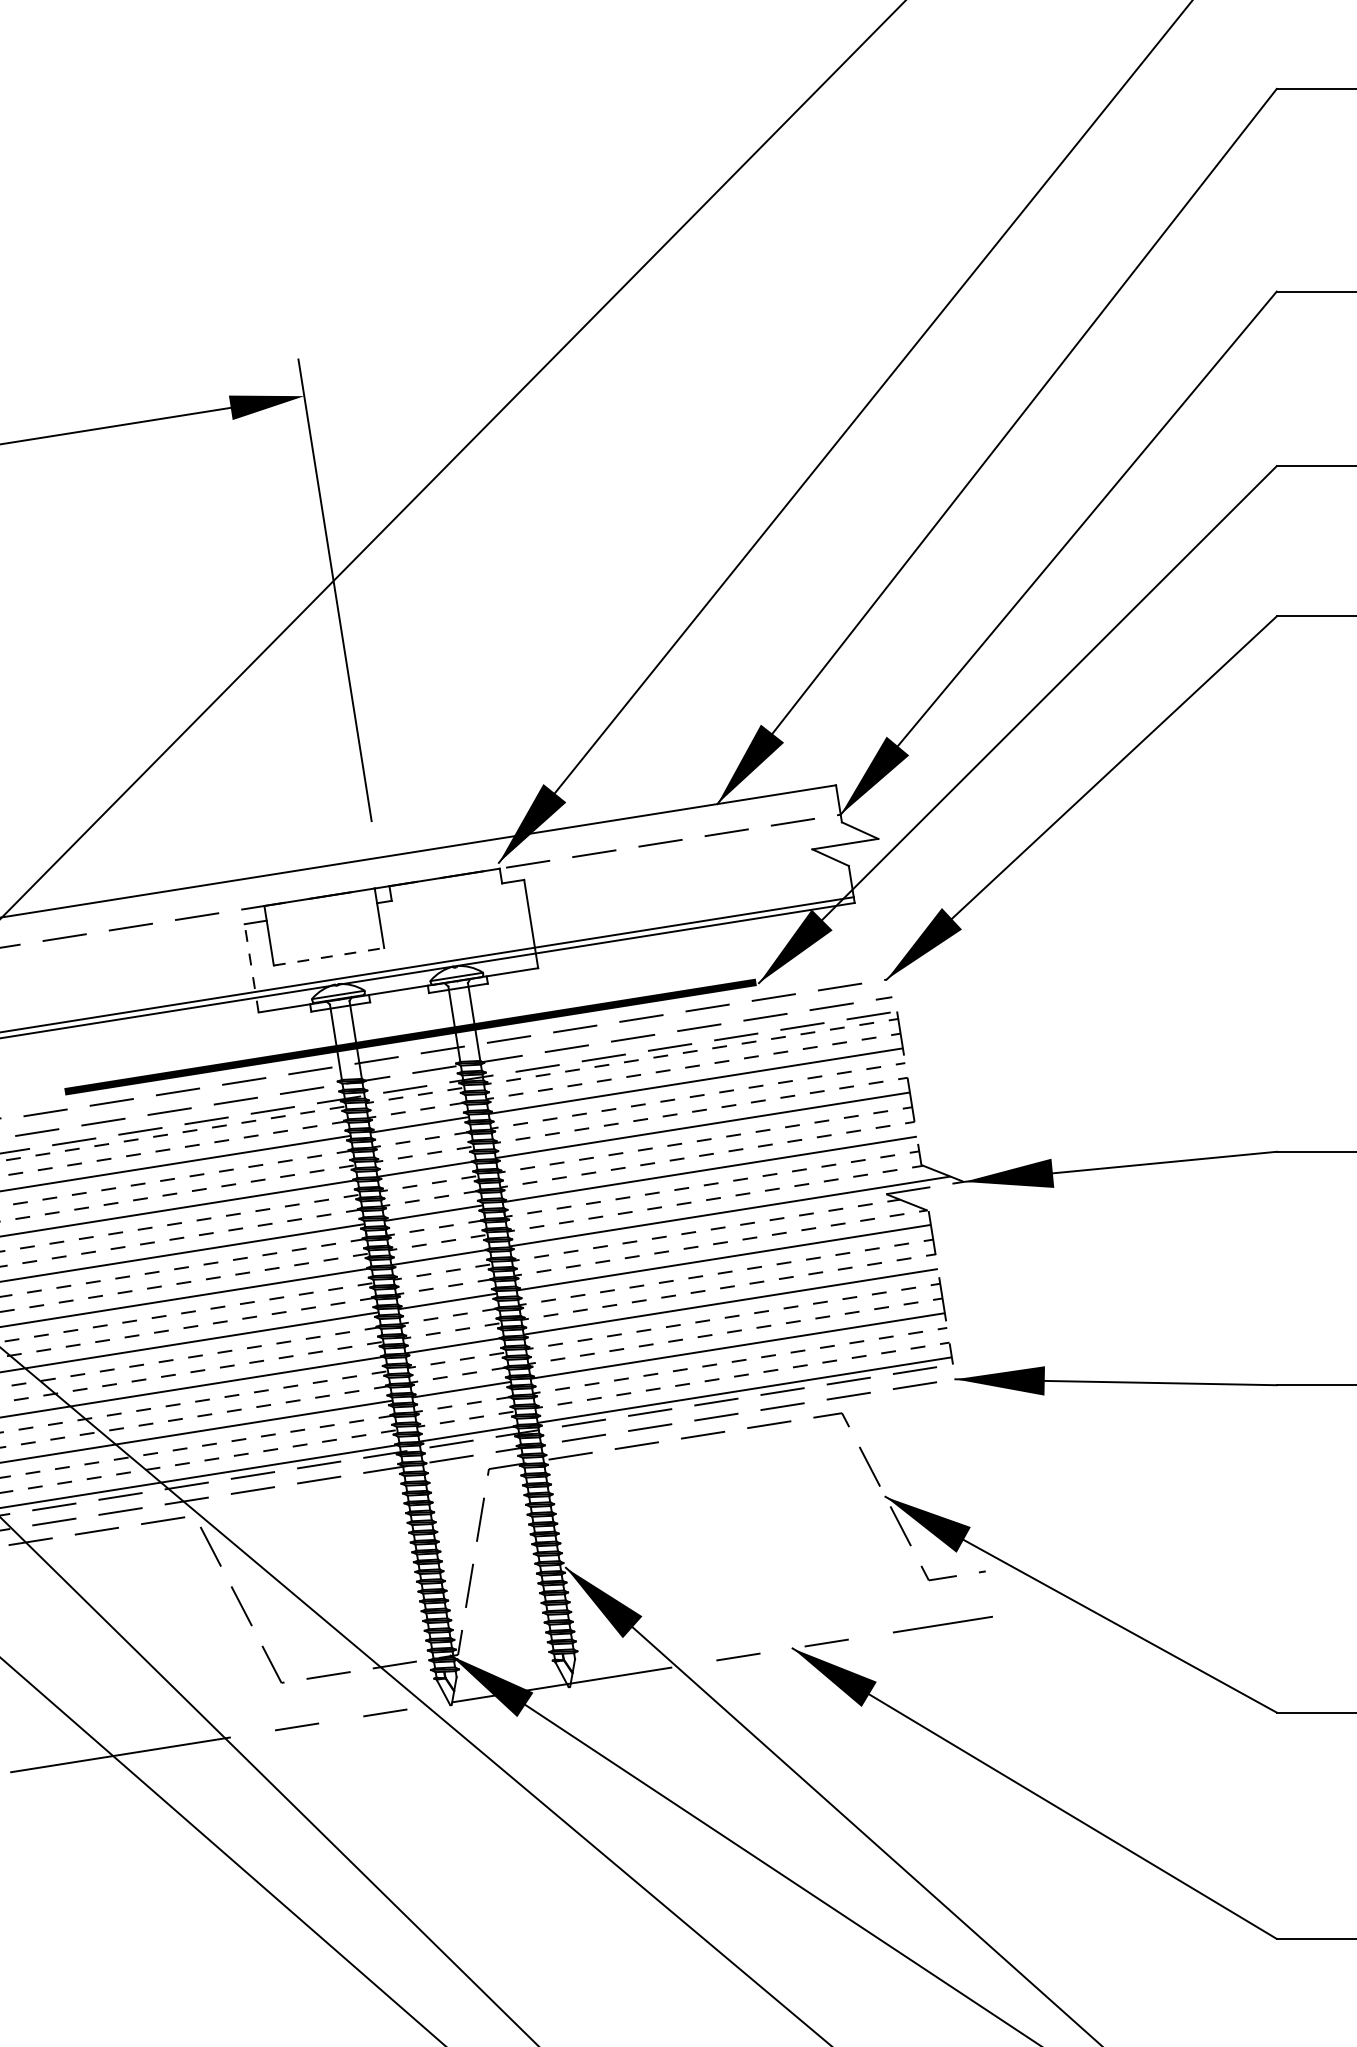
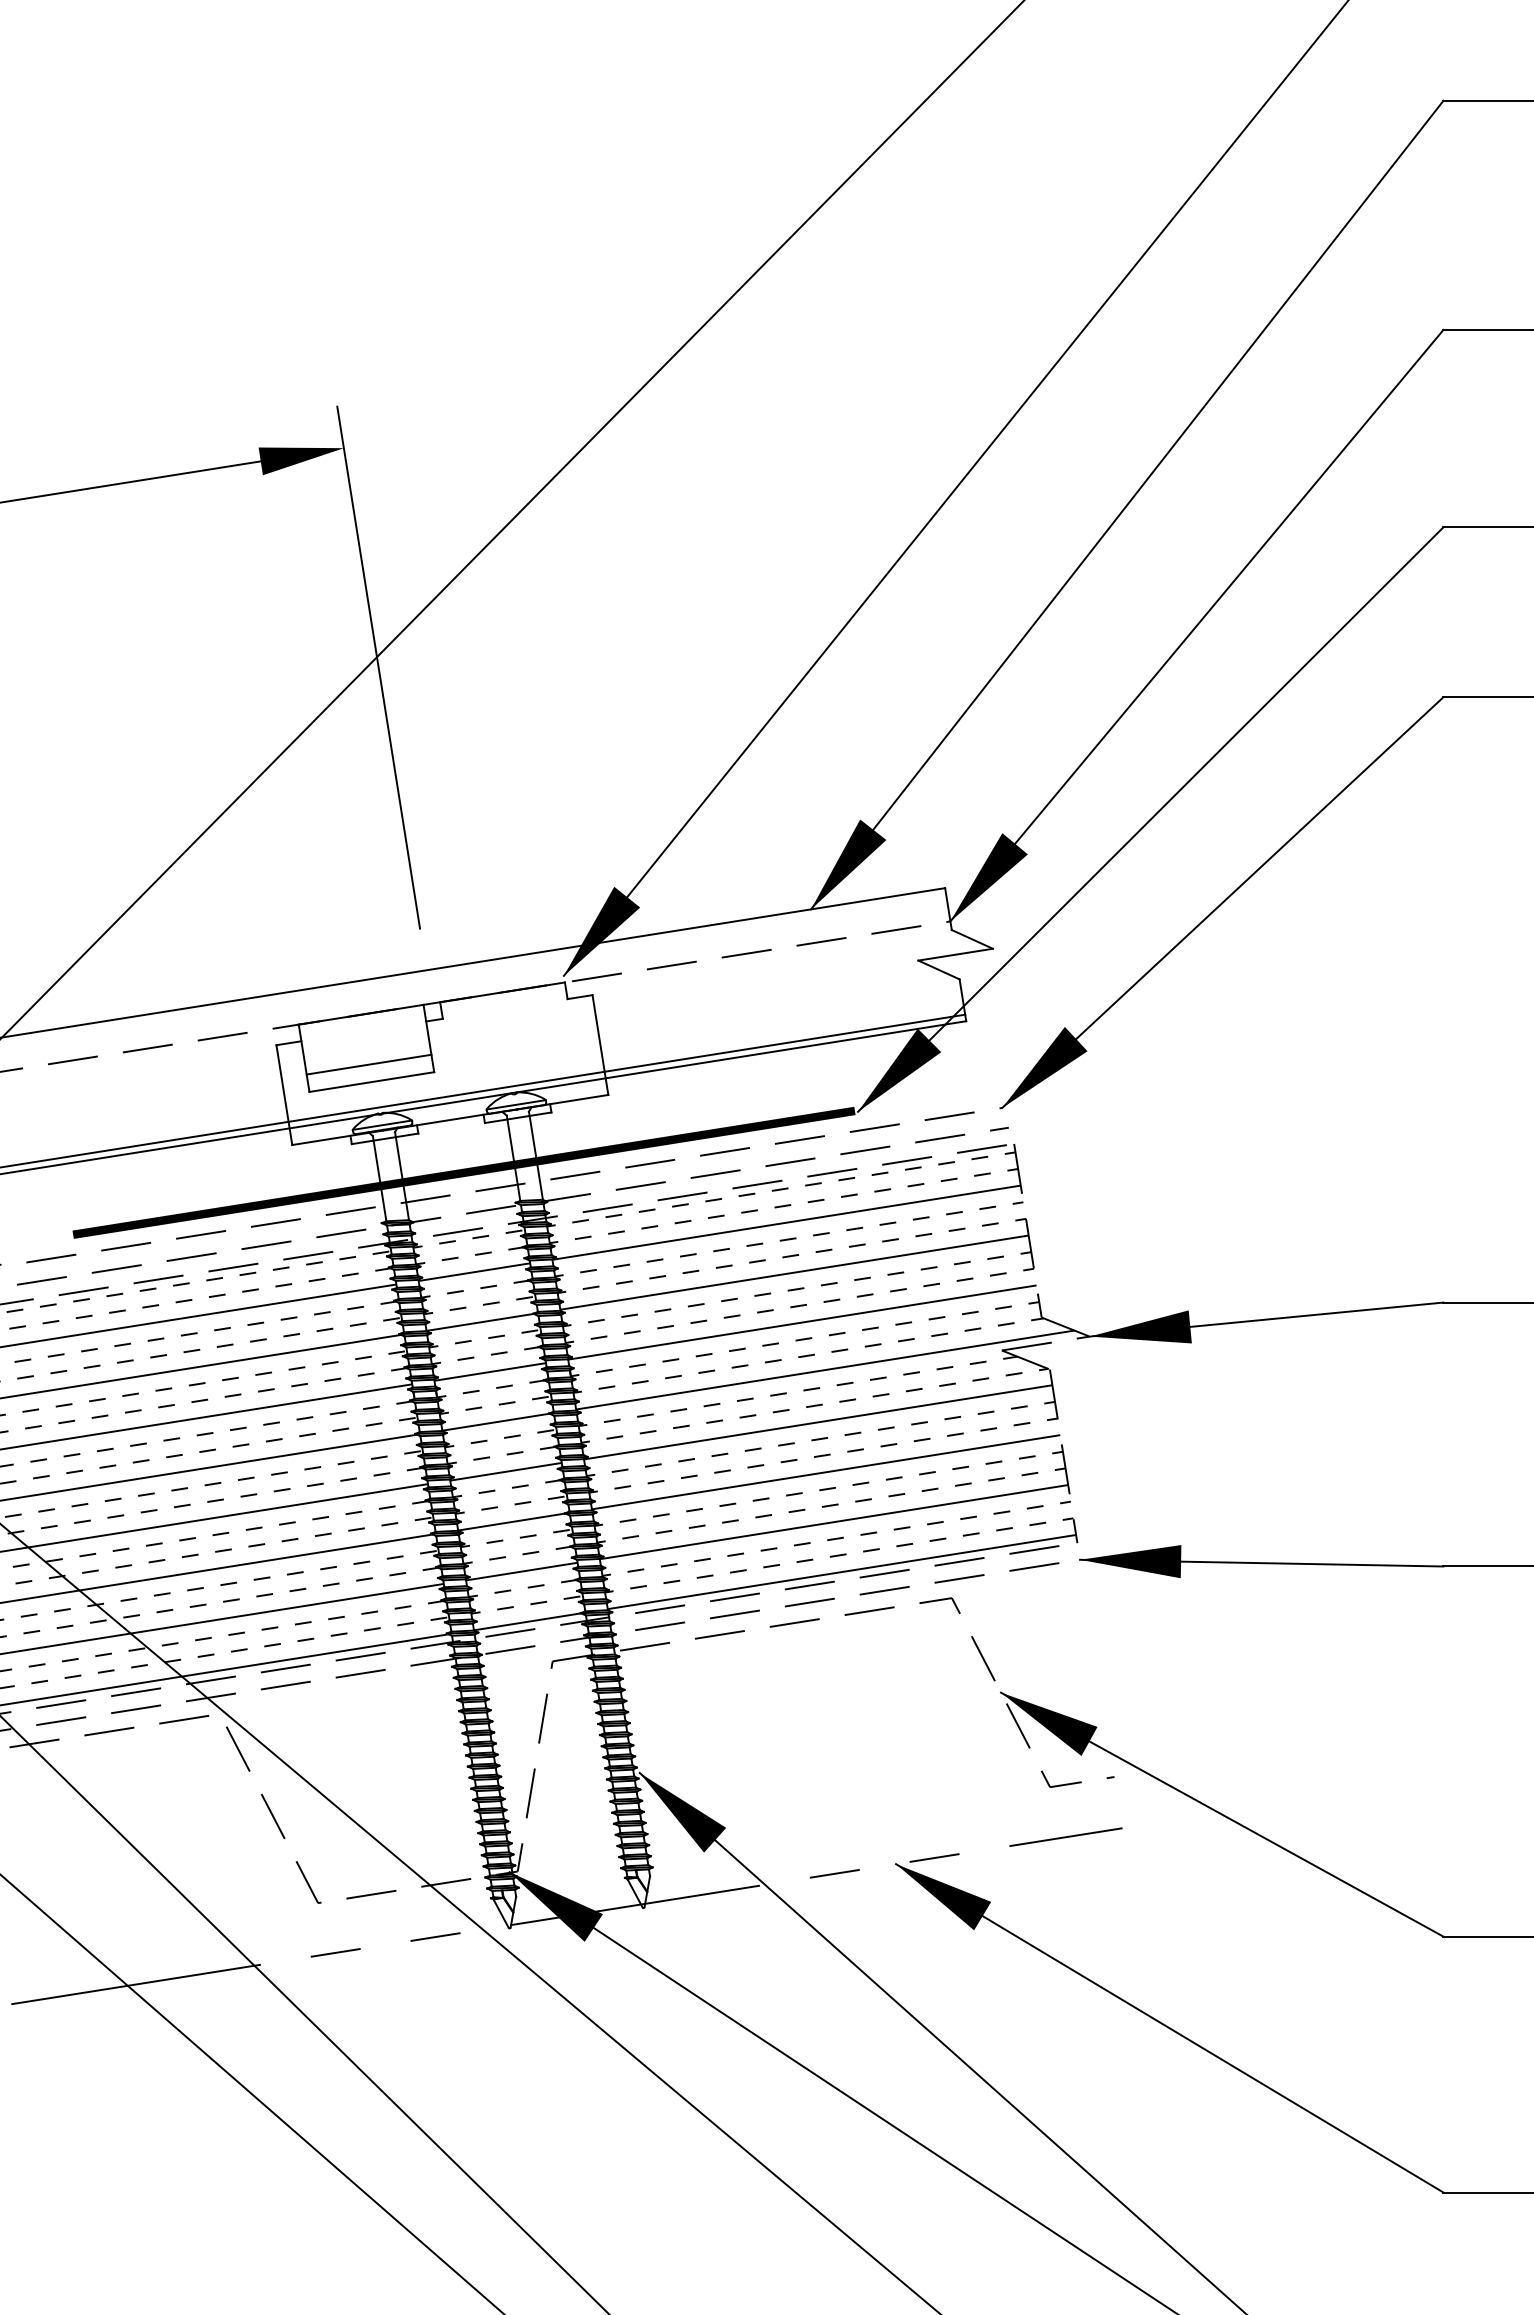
line: (326, 941) -> (368, 1064), added
line: (329, 956) -> (372, 1081), dashed -> solid
line: (251, 968) -> (284, 1095), dashed -> solid

